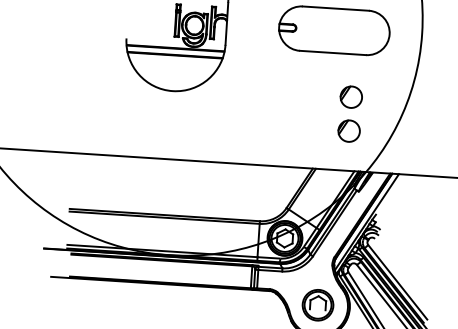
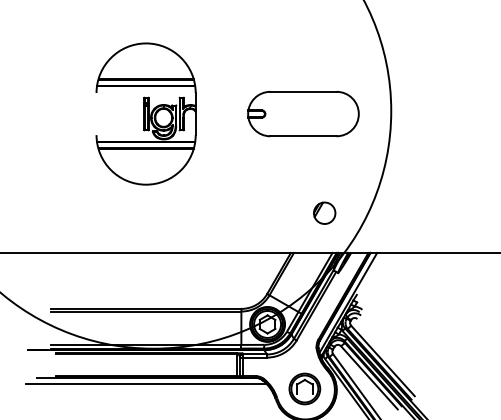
part: (351, 96) -> (324, 178), removed
line: (160, 289) -> (146, 383), added

